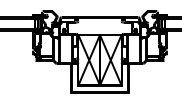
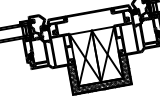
hatch: (99, 78) -> (99, 75), added

